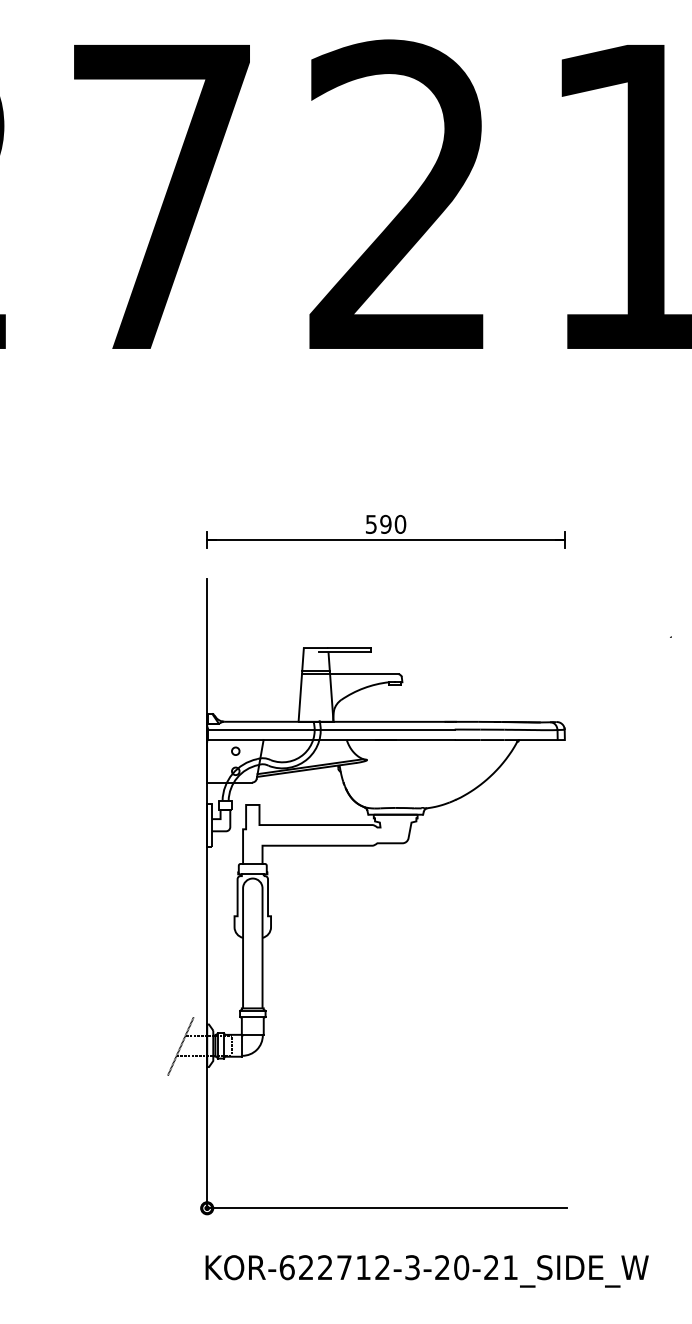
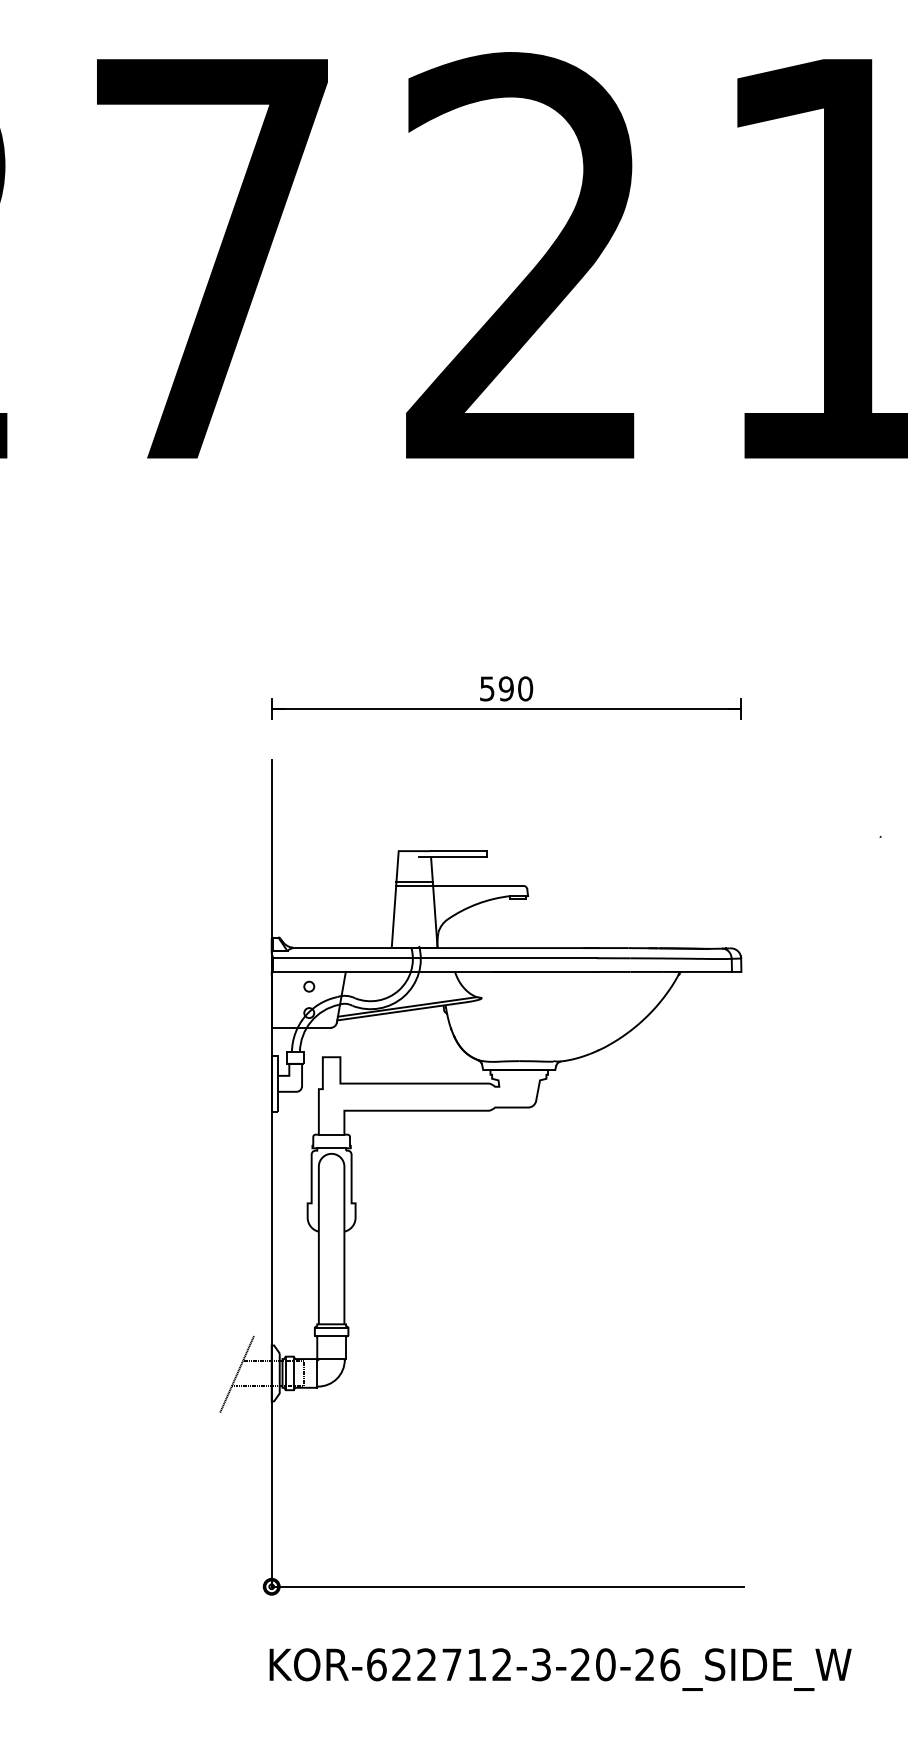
text: (510, 1267) -> (670, 1664), KOR-622712-3-20-21_SIDE_W -> KOR-622712-3-20-26_SIDE_W

